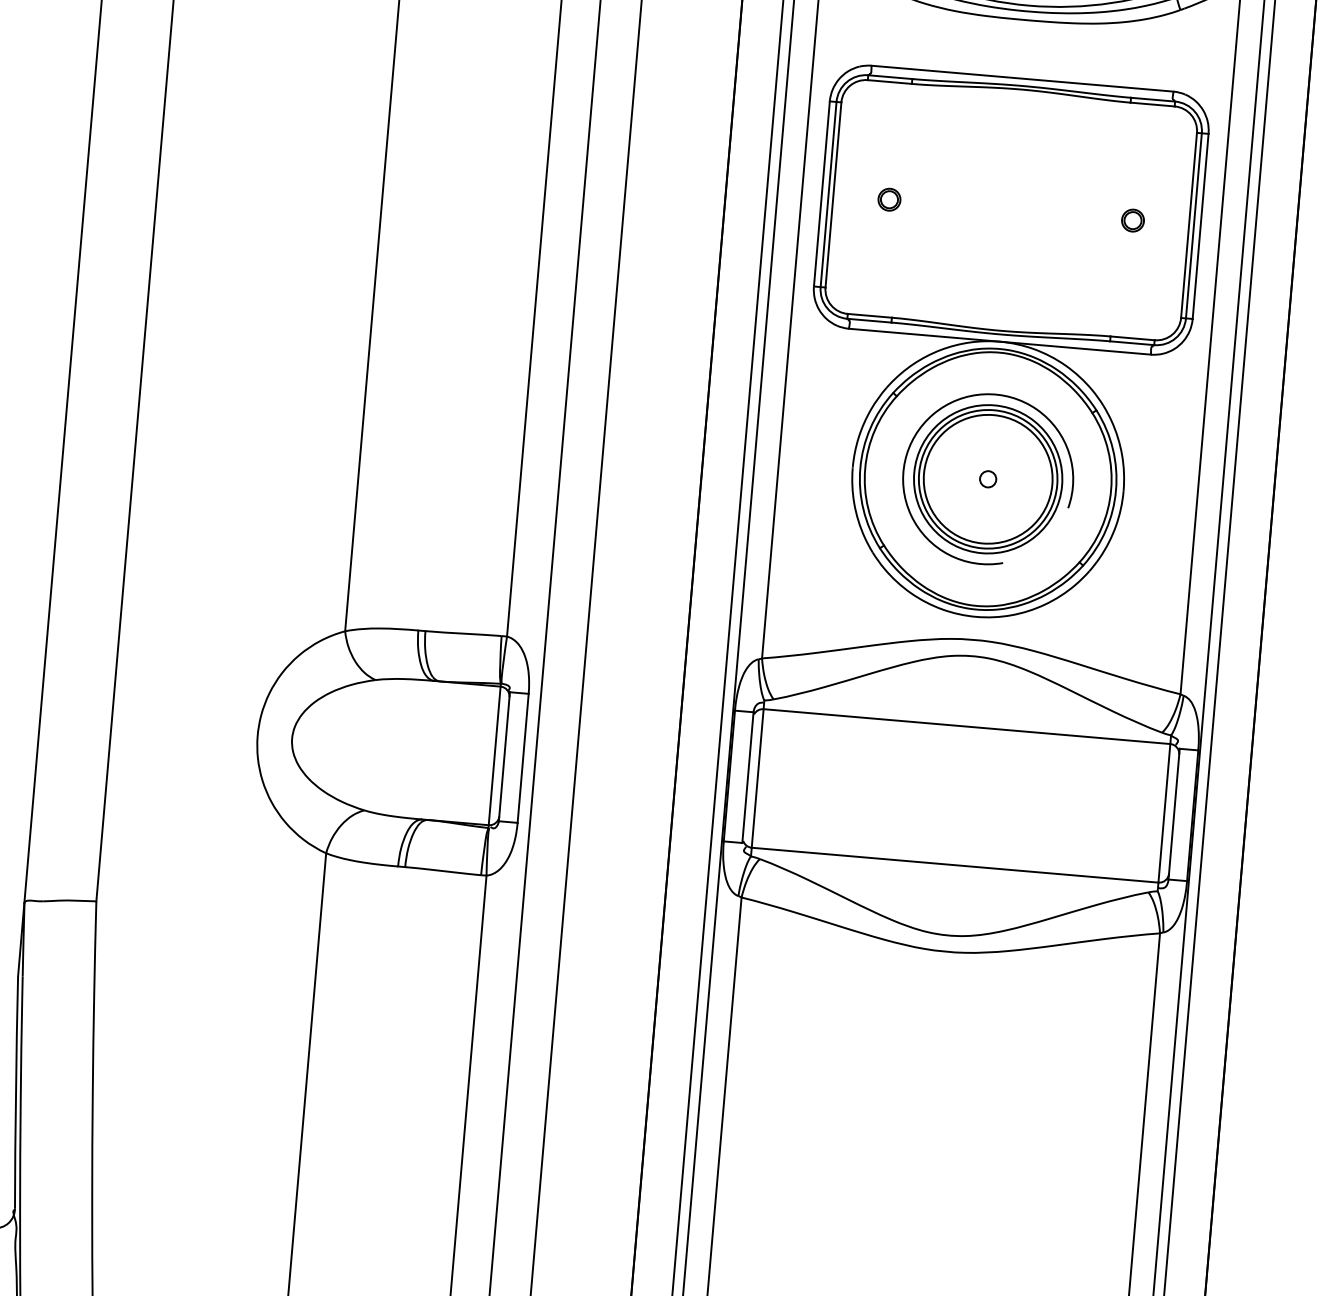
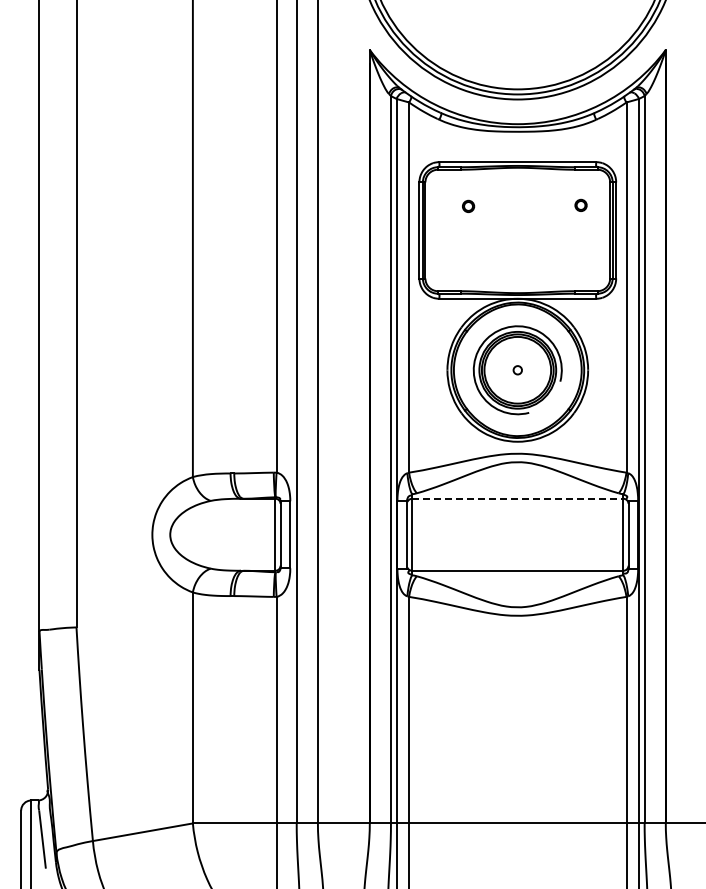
part: (889, 197) -> (468, 205), moved
part: (1132, 218) -> (580, 204), moved
line: (966, 726) -> (517, 498), solid -> dashed

